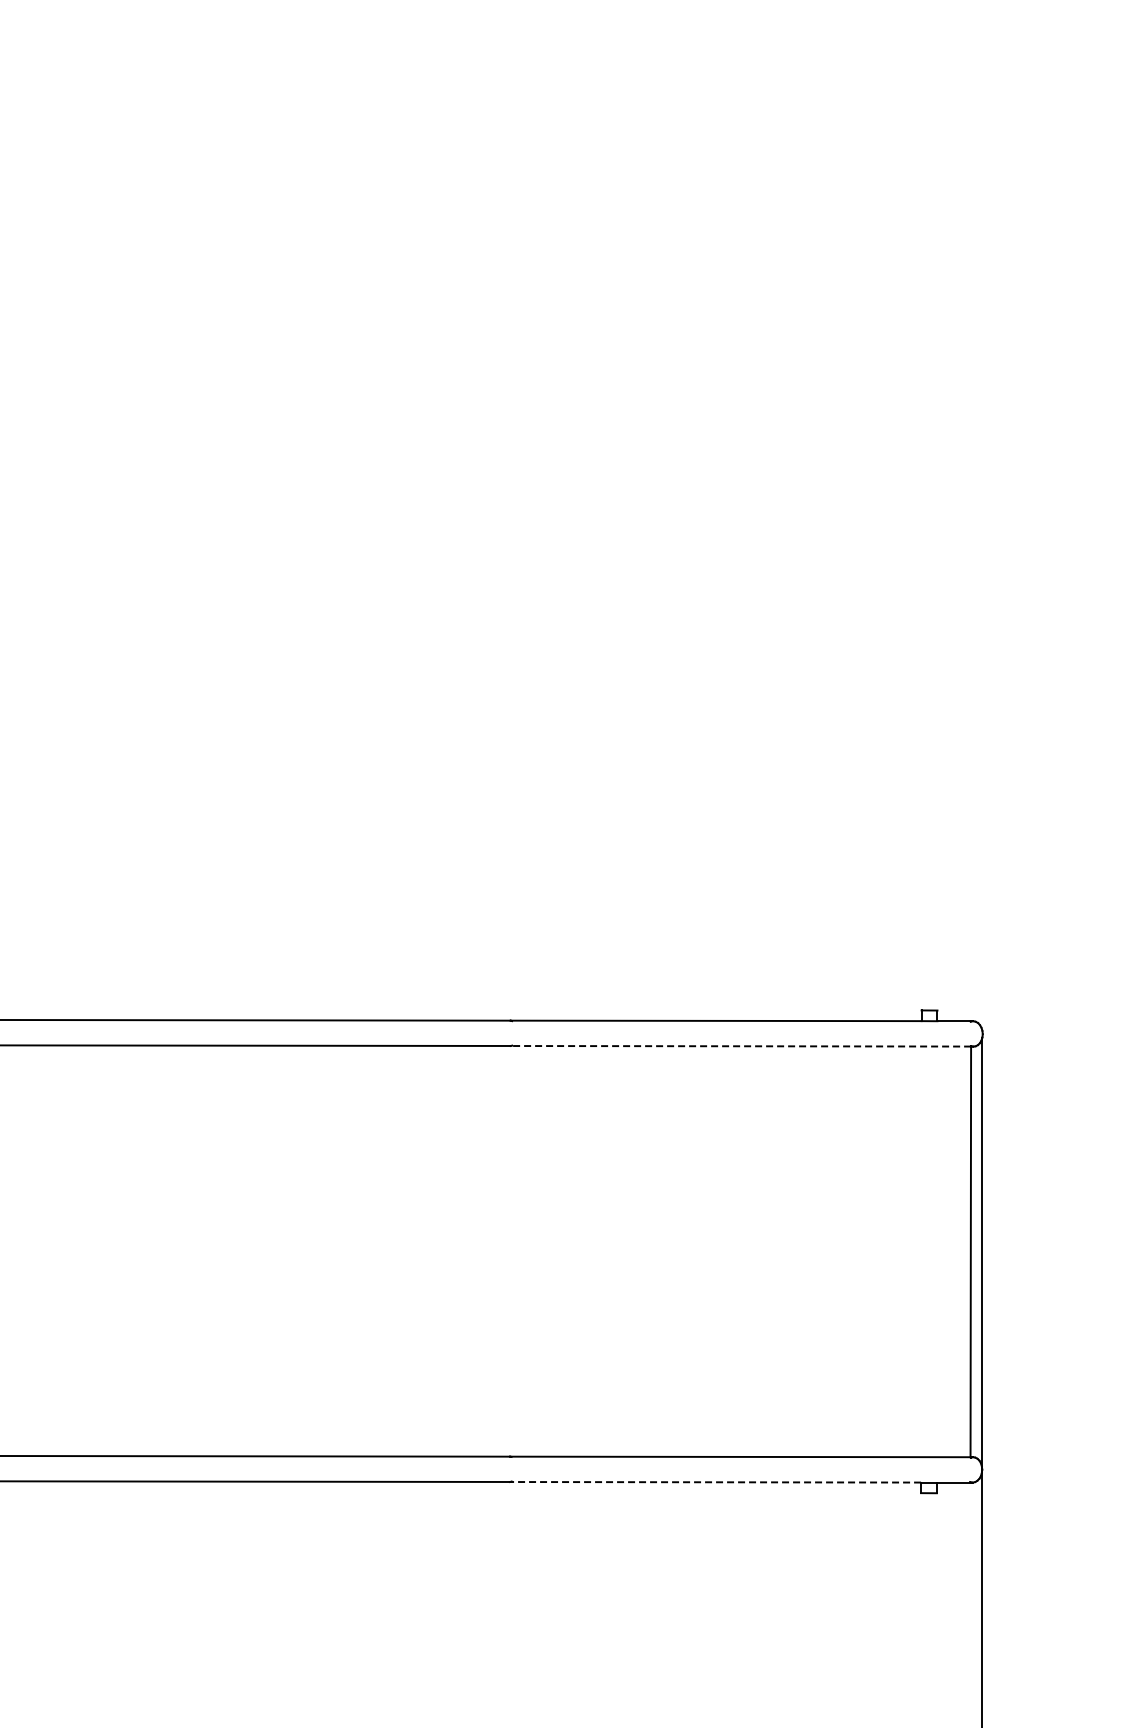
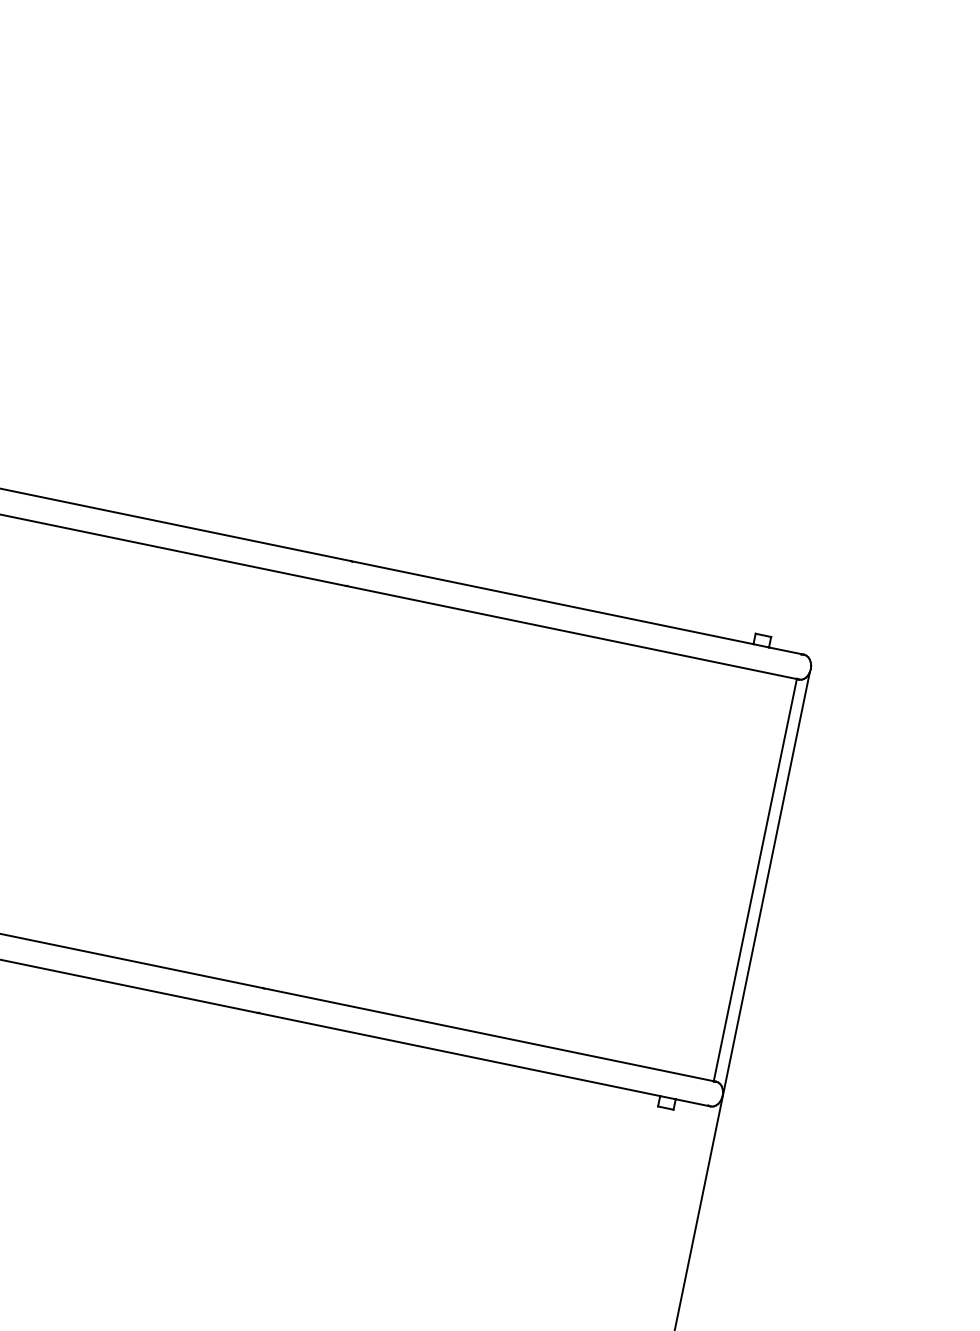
line: (740, 1046) -> (571, 632), dashed -> solid
line: (715, 1482) -> (458, 1054), dashed -> solid

